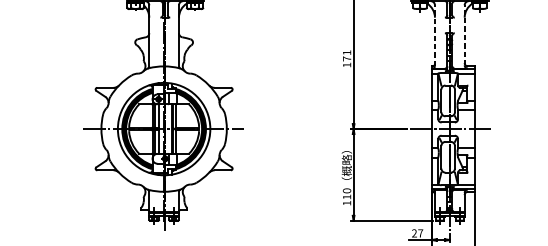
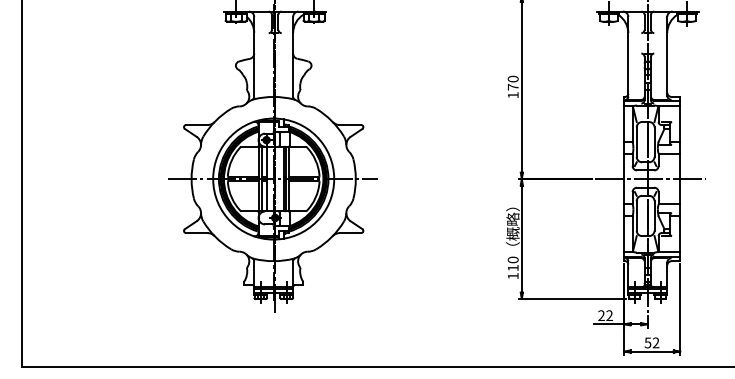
line: (464, 34) -> (667, 55), dashed -> solid
line: (435, 35) -> (628, 56), dashed -> solid
text: (346, 52) -> (512, 78), 171 -> 170
text: (420, 233) -> (609, 315), 27 -> 22

